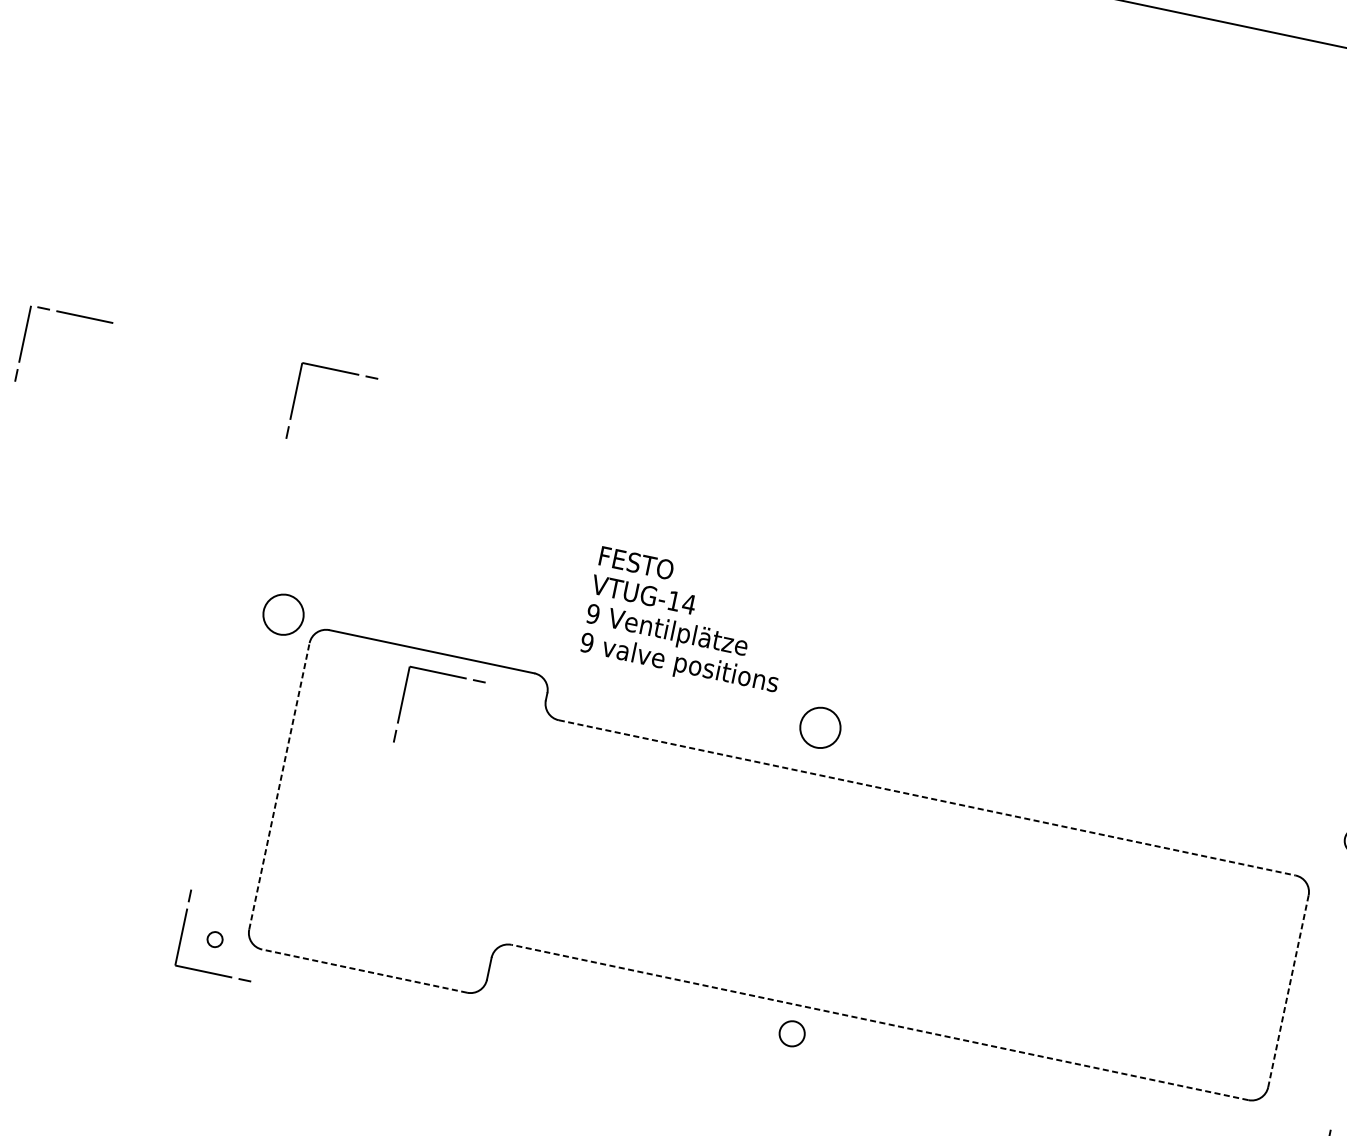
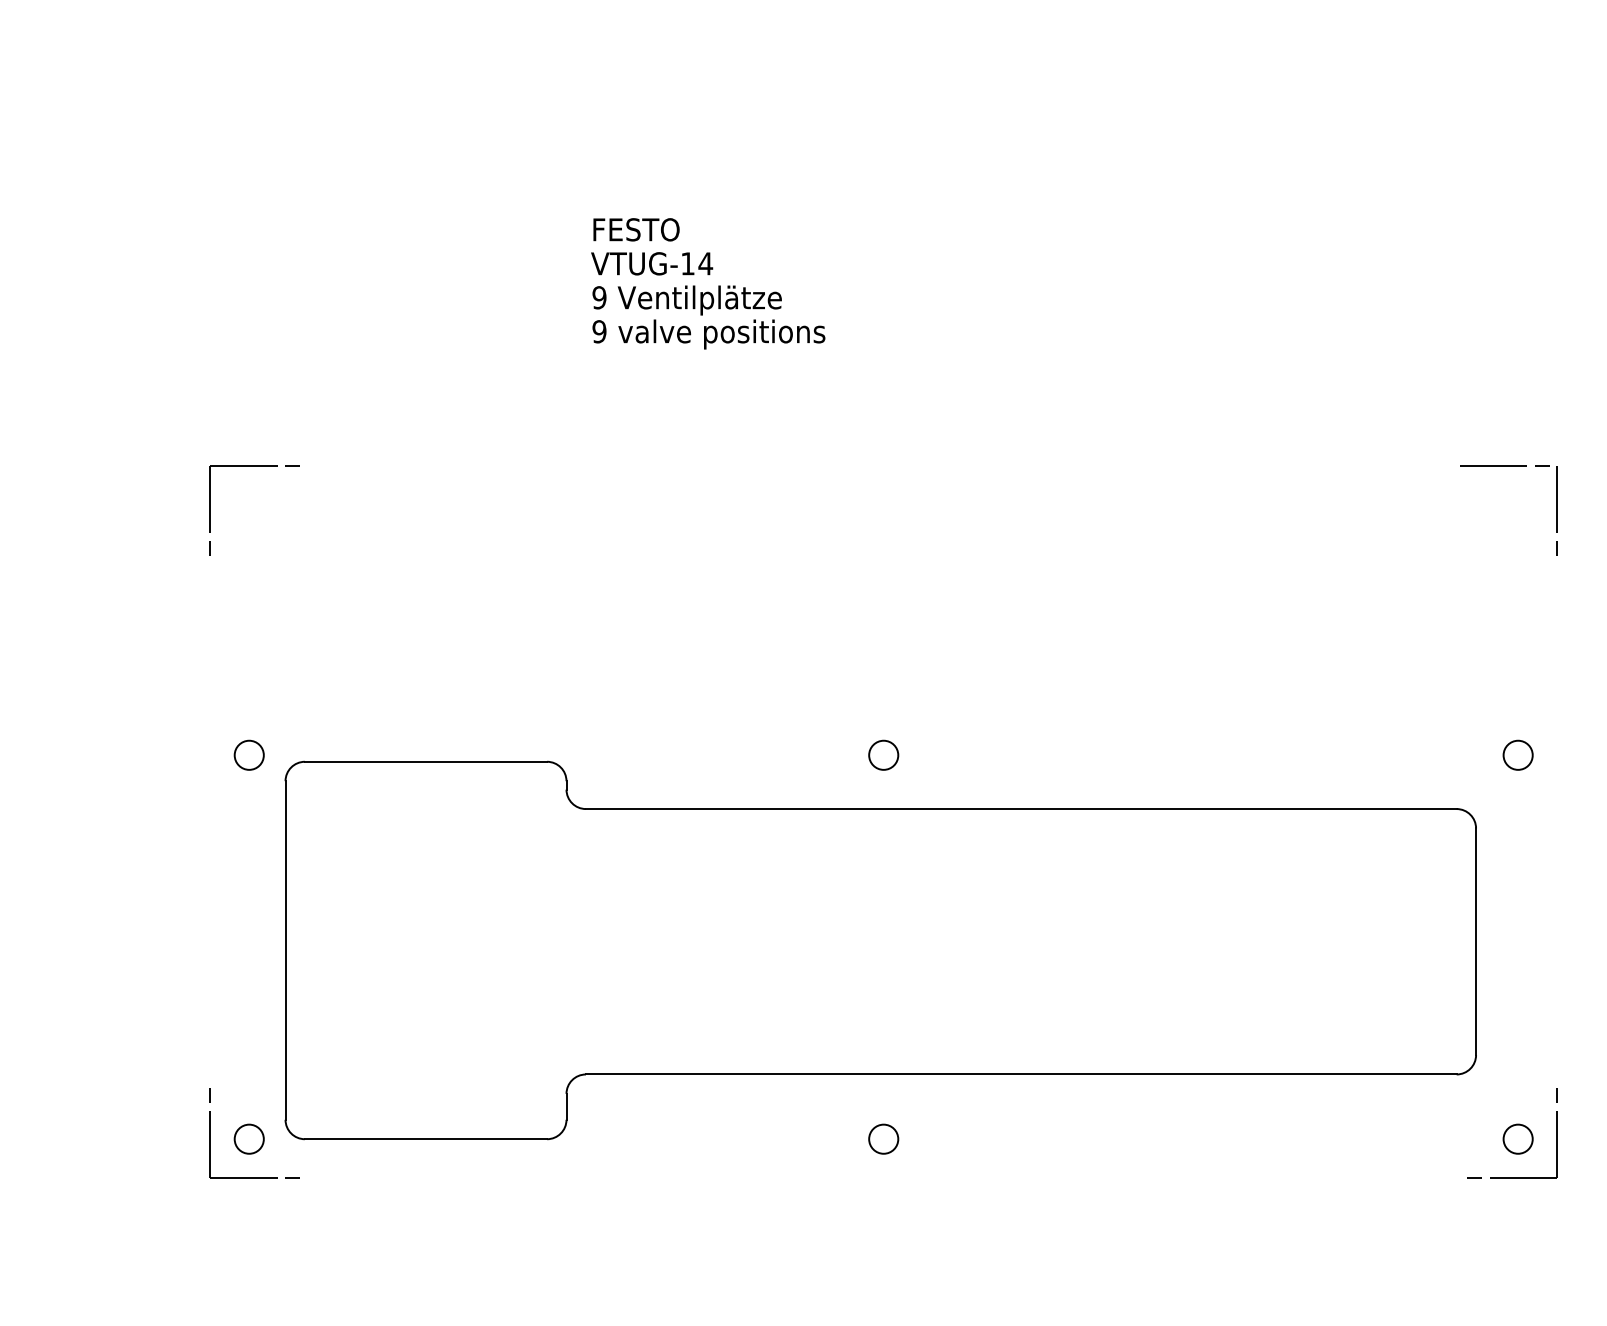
circle: (283, 613) -> (248, 754), size x0.62
text: (687, 621) -> (708, 283), moved
part: (446, 674) -> (448, 784), removed
circle: (820, 727) -> (883, 754), size x0.62
line: (279, 786) -> (285, 950), dashed -> solid
line: (927, 798) -> (1021, 809), dashed -> solid
circle: (214, 938) -> (248, 1138), size x1.67
line: (364, 971) -> (425, 1139), dashed -> solid
line: (1288, 991) -> (1476, 942), dashed -> solid
line: (879, 1022) -> (1020, 1074), dashed -> solid
circle: (792, 1033) -> (883, 1138), moved

